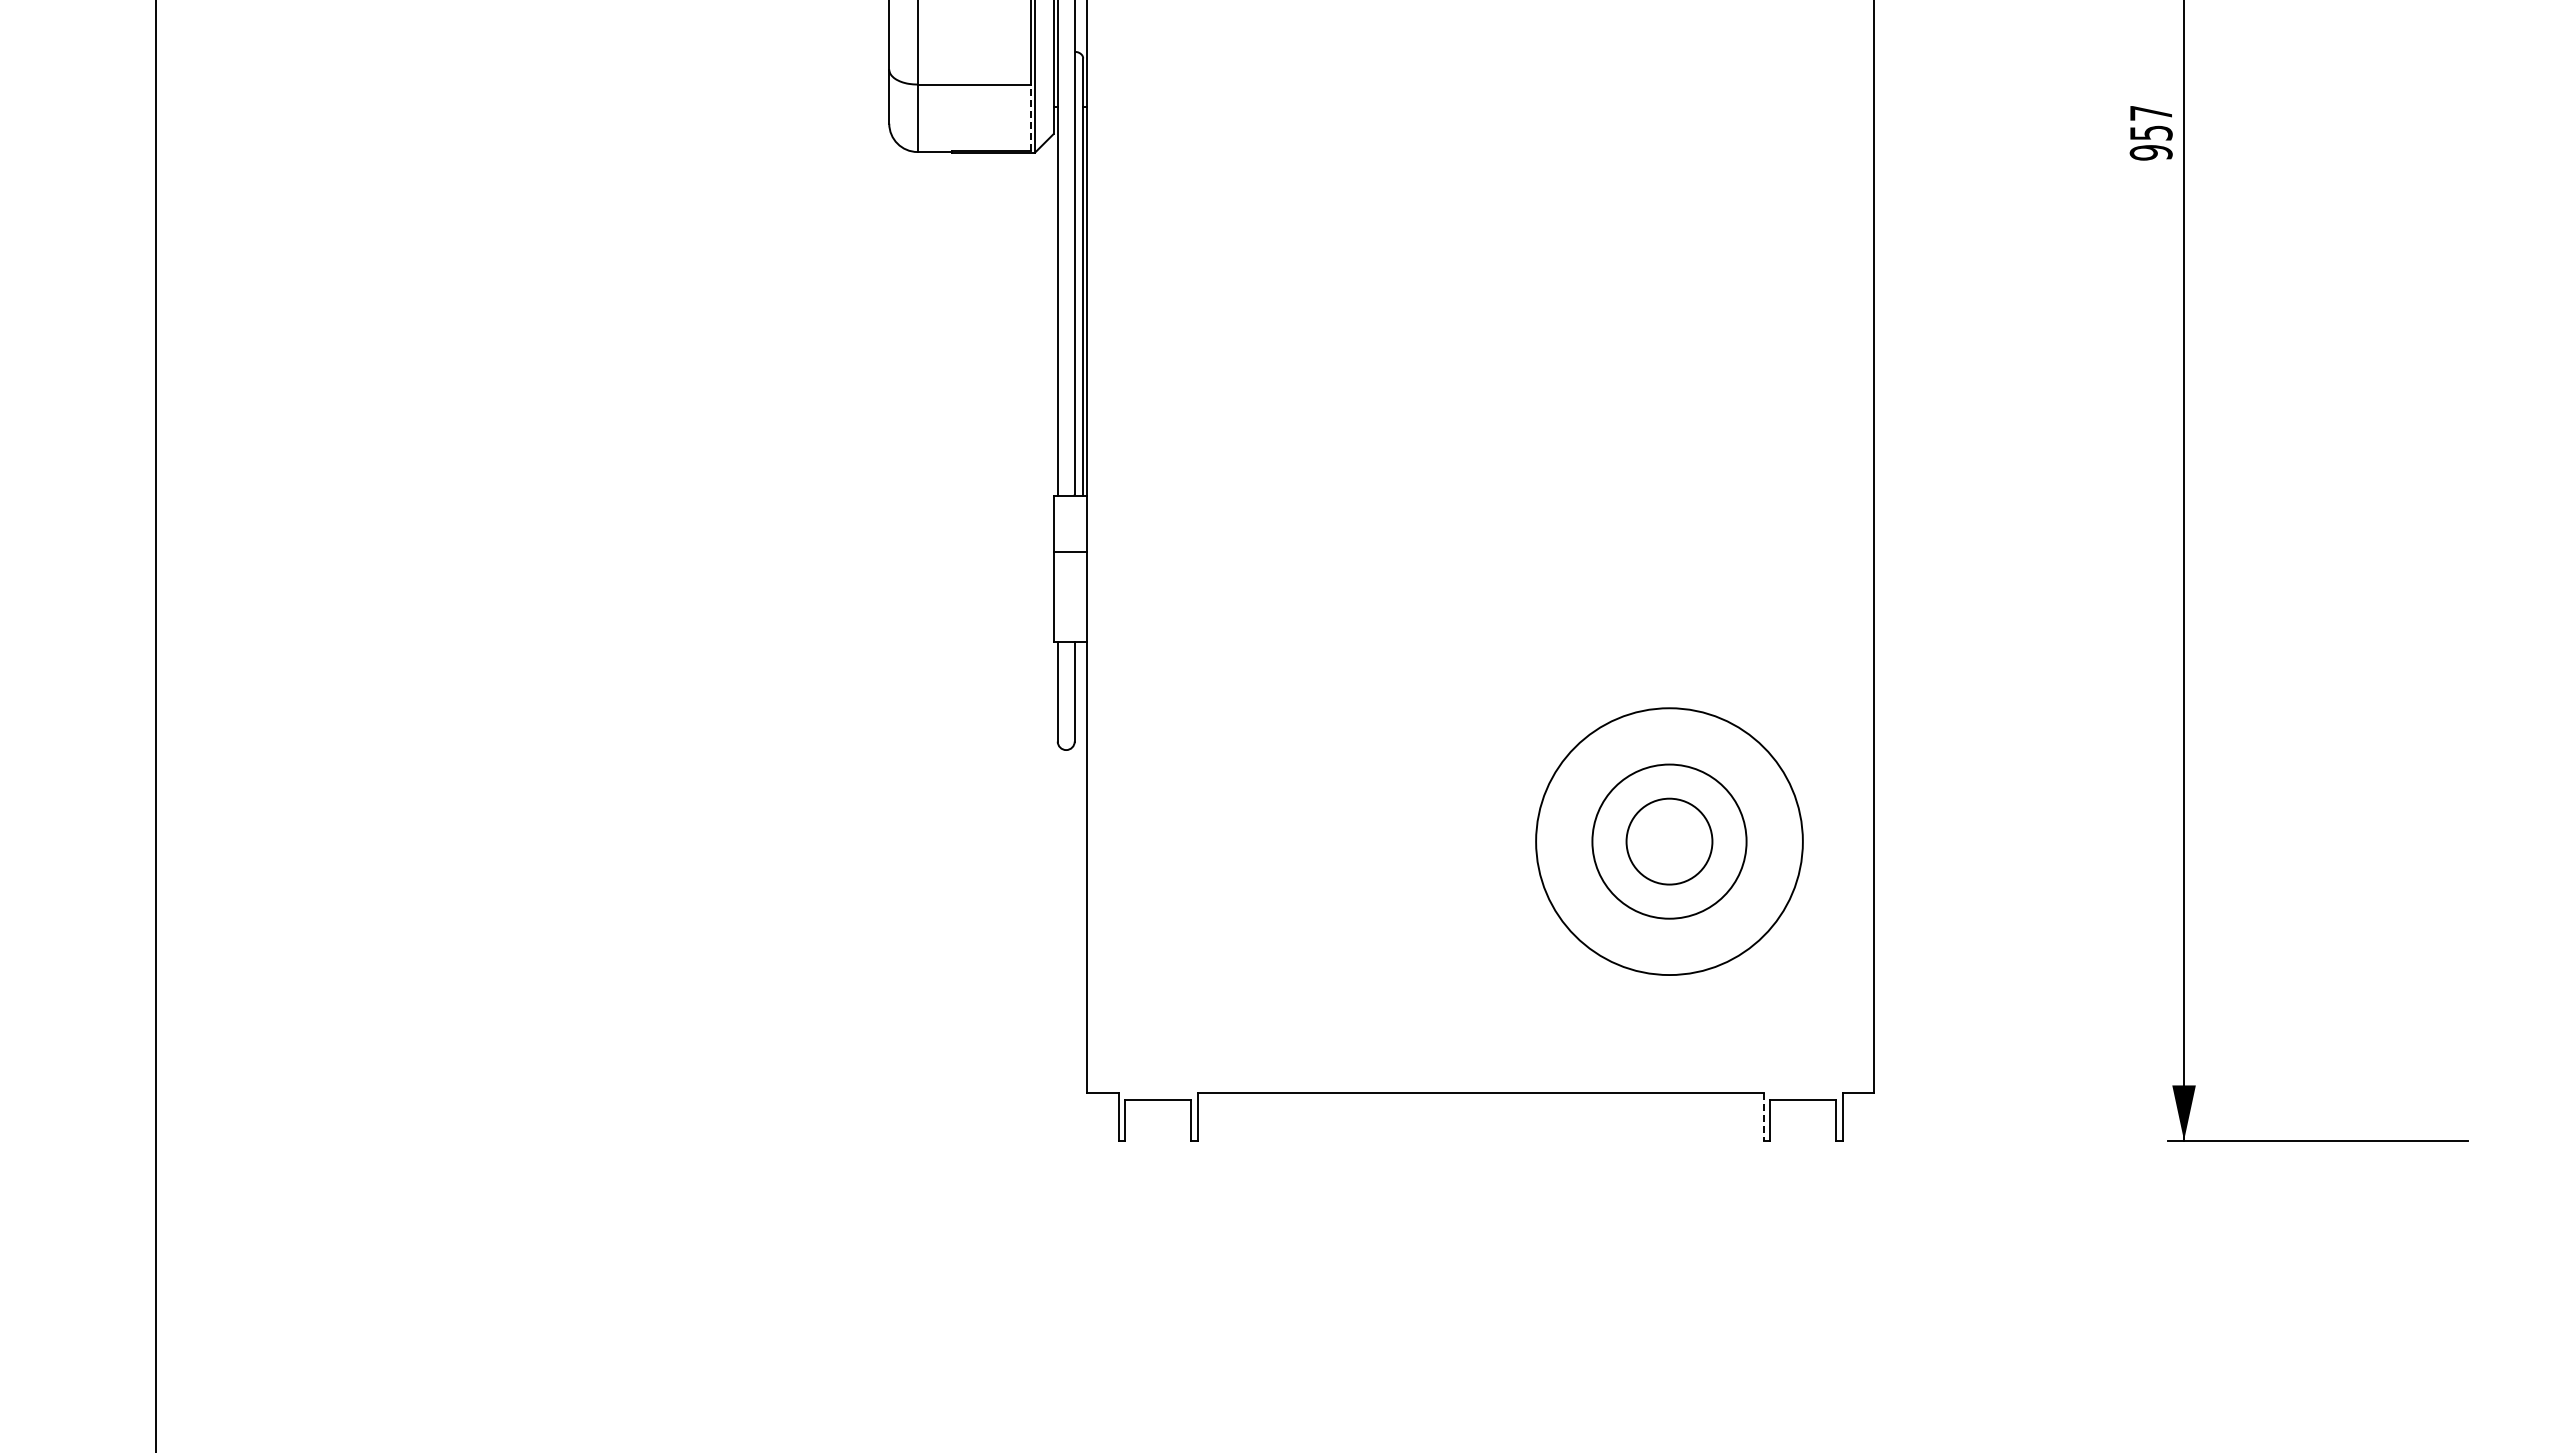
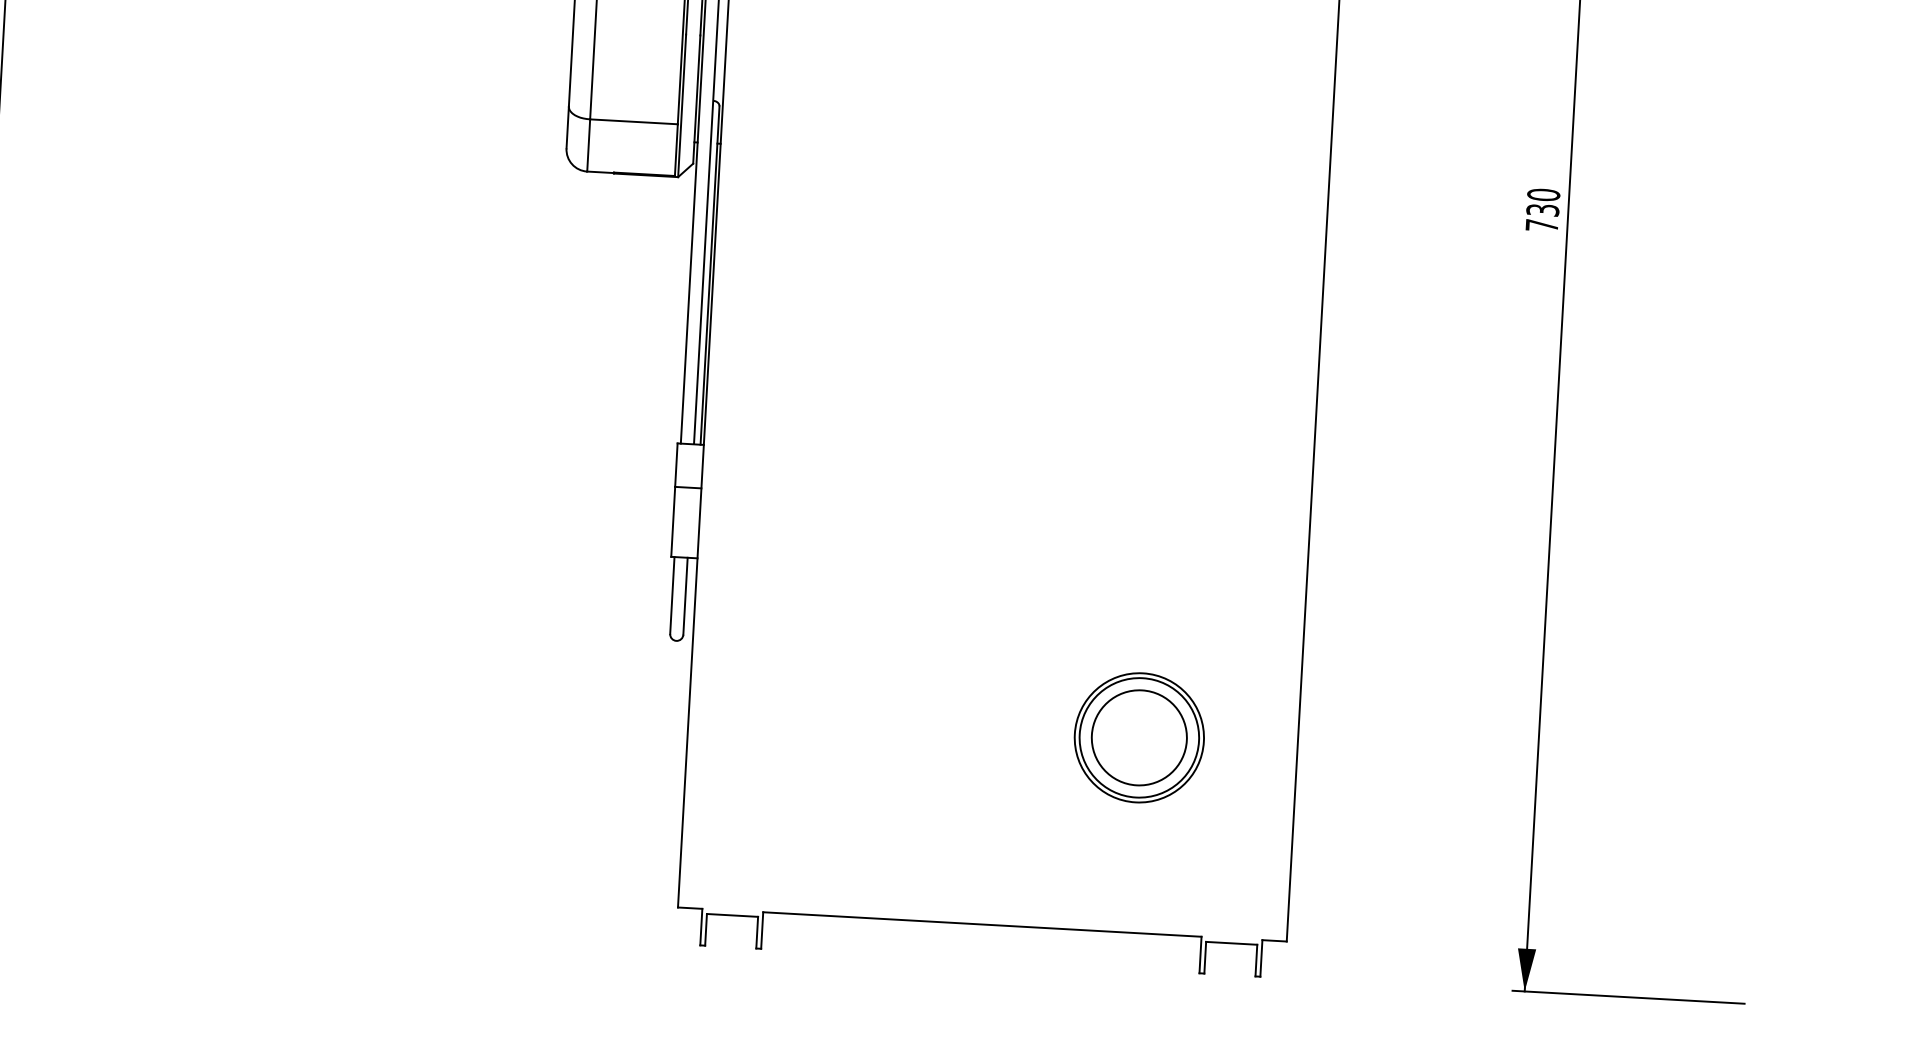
line: (1030, 117) -> (676, 149), dashed -> solid
text: (2150, 132) -> (1542, 209), 957 -> 730
circle: (1669, 841) -> (1139, 737), size x0.62
circle: (1669, 841) -> (1139, 737), size x1.43
line: (1763, 1116) -> (1200, 954), dashed -> solid

